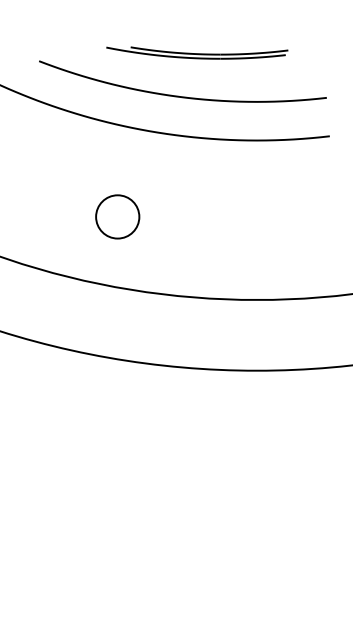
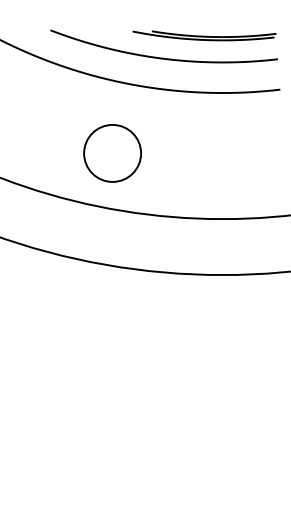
part: (197, 52) -> (204, 35), moved
circle: (117, 215) -> (112, 152), size x1.67

